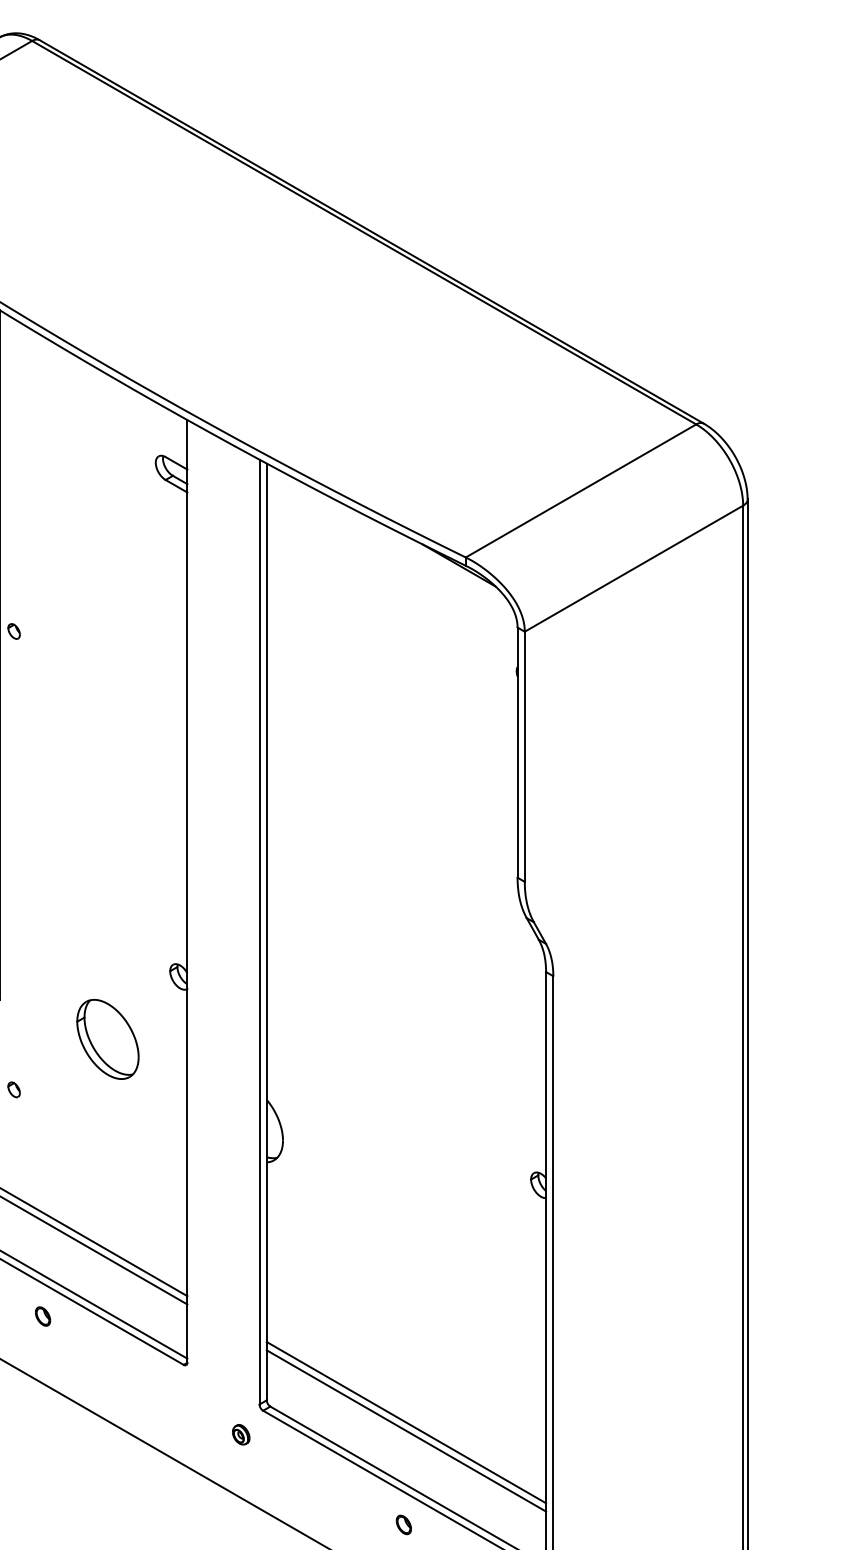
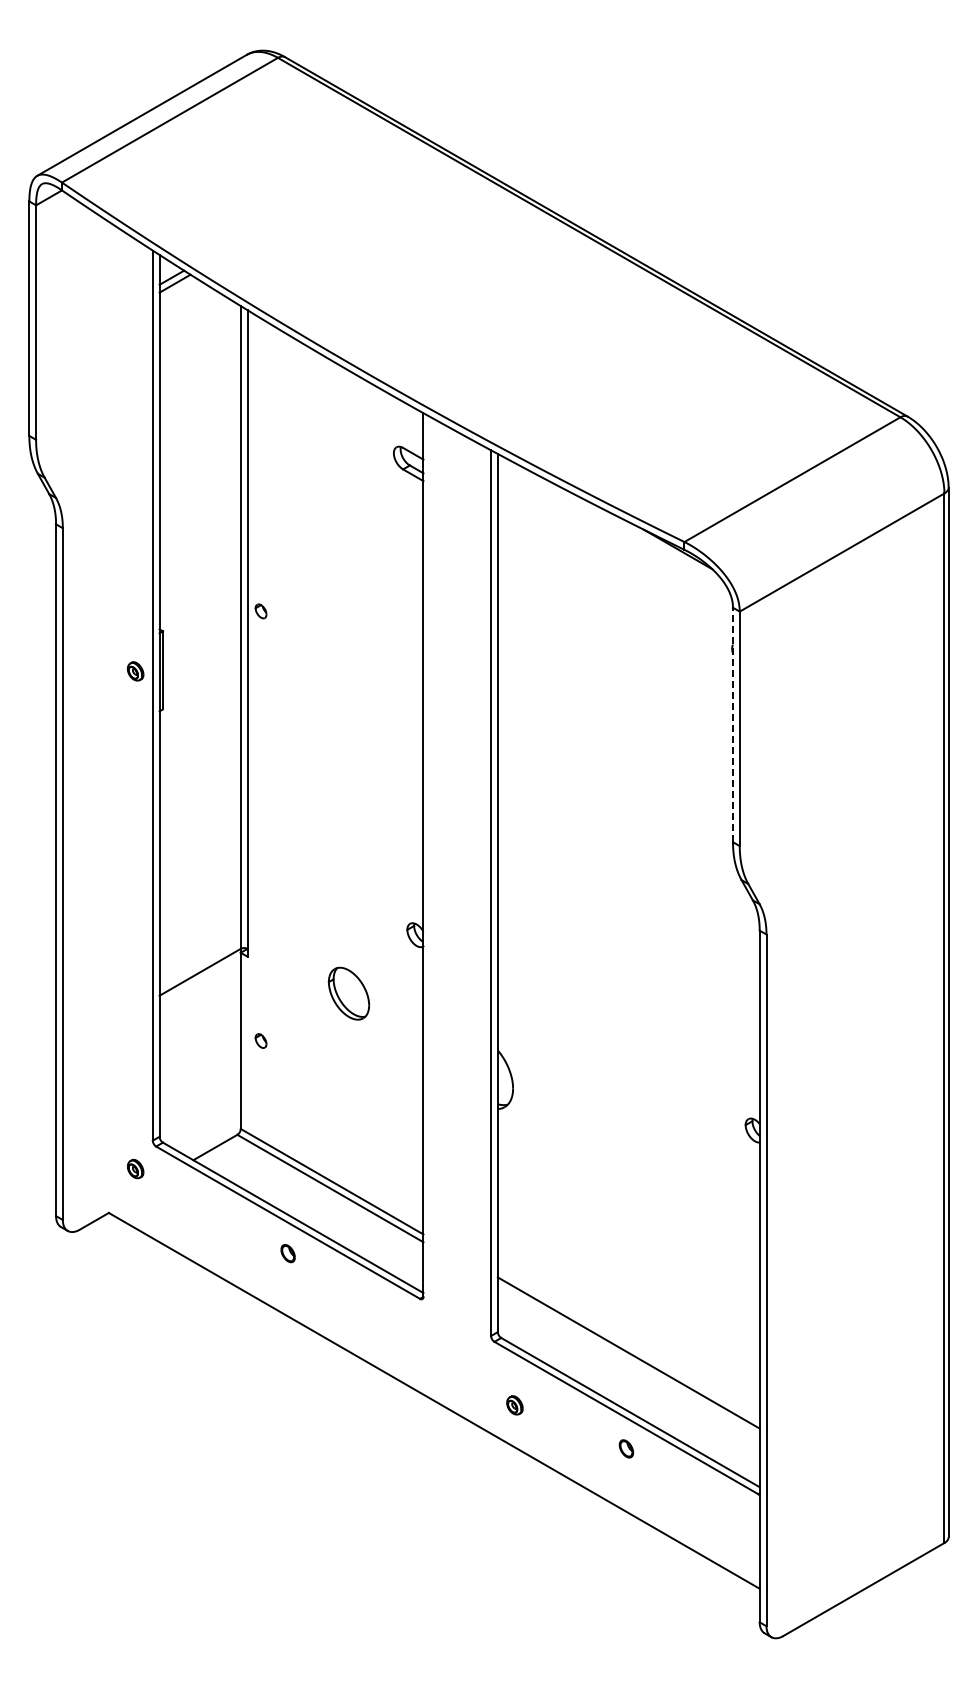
line: (518, 752) -> (733, 724), solid -> dashed
part: (107, 1039) -> (348, 993), size x0.7
line: (406, 1430) -> (628, 1360), removed
part: (240, 1434) -> (514, 1405), moved

